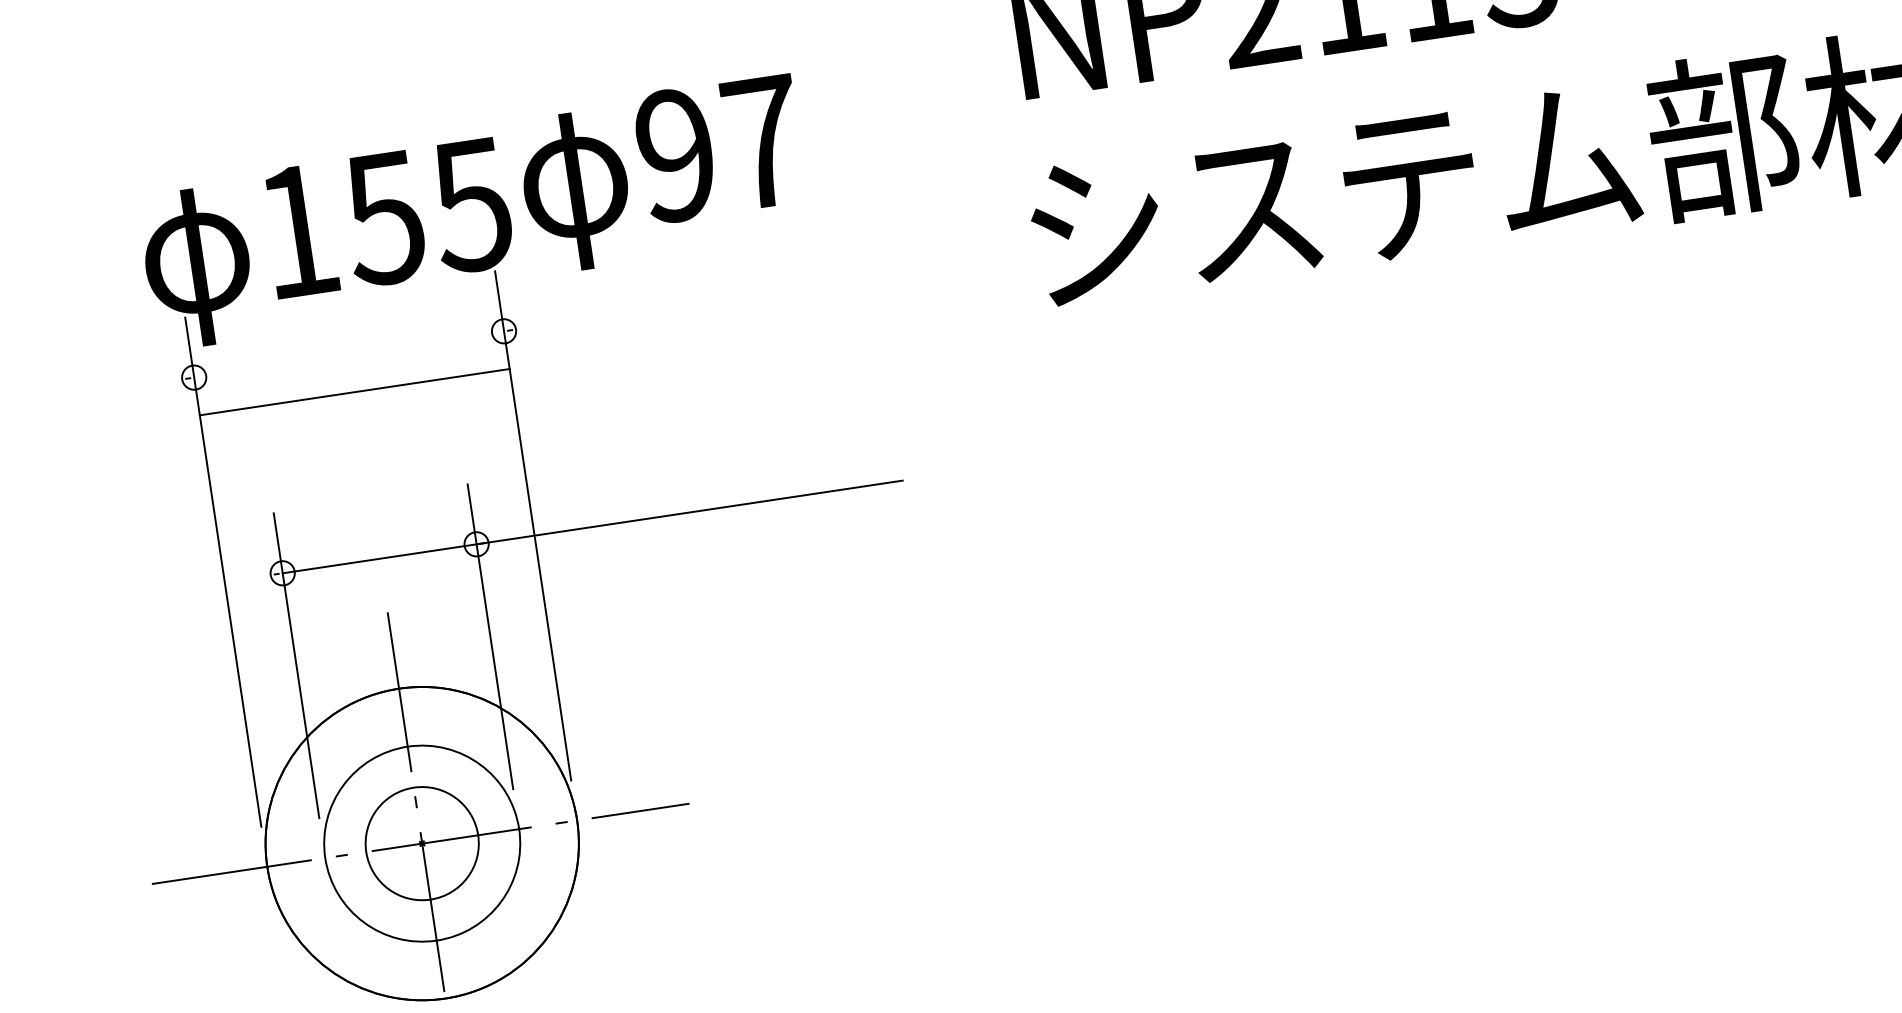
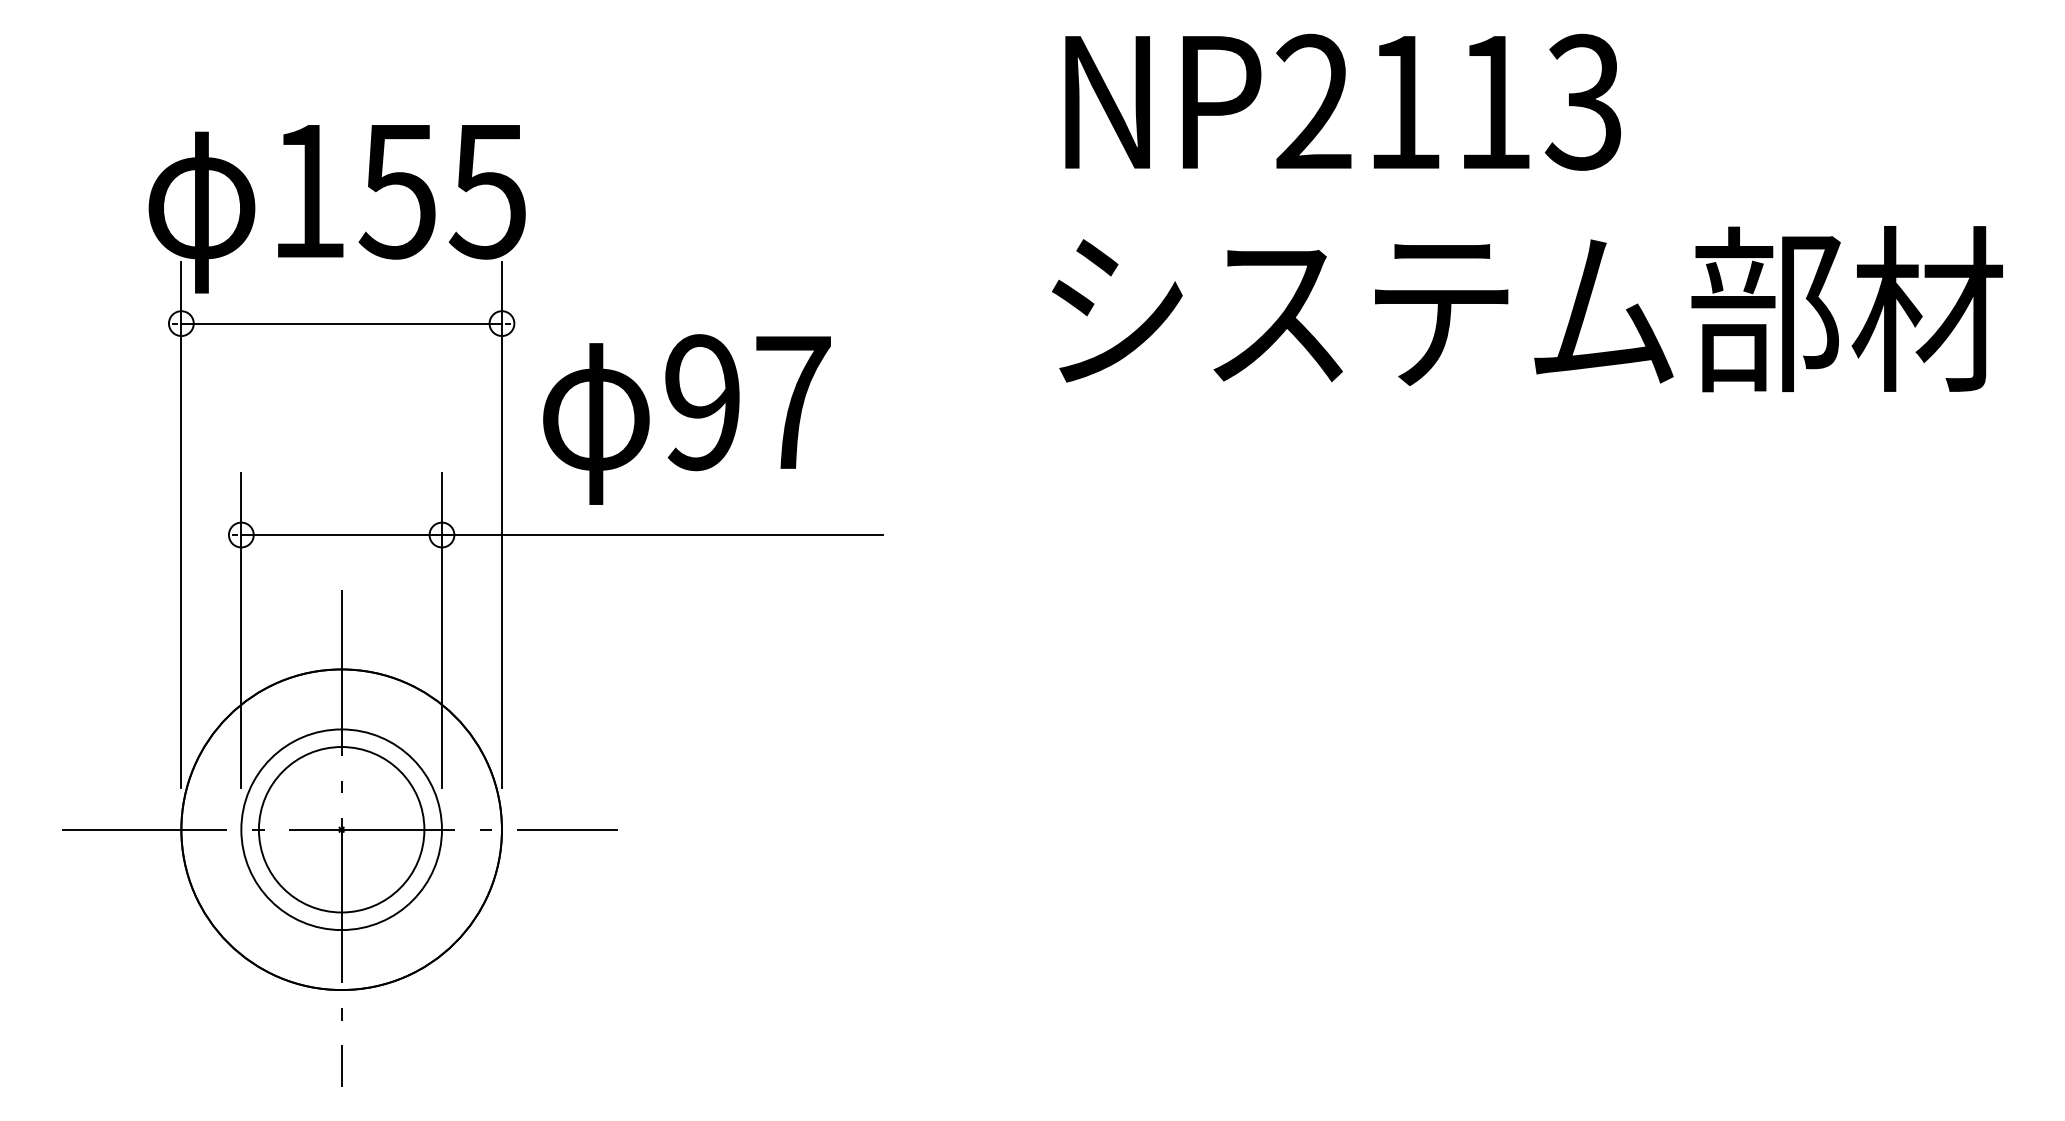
text: (662, 174) -> (686, 419), moved
line: (354, 392) -> (341, 323), moved
circle: (422, 843) -> (341, 829), size x1.43

